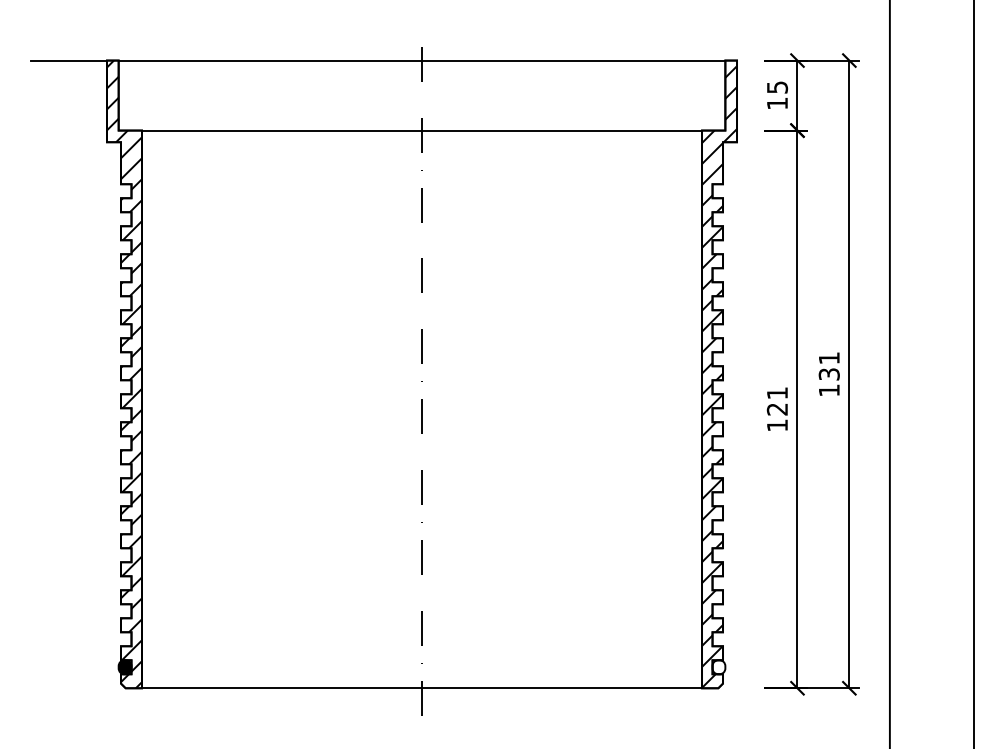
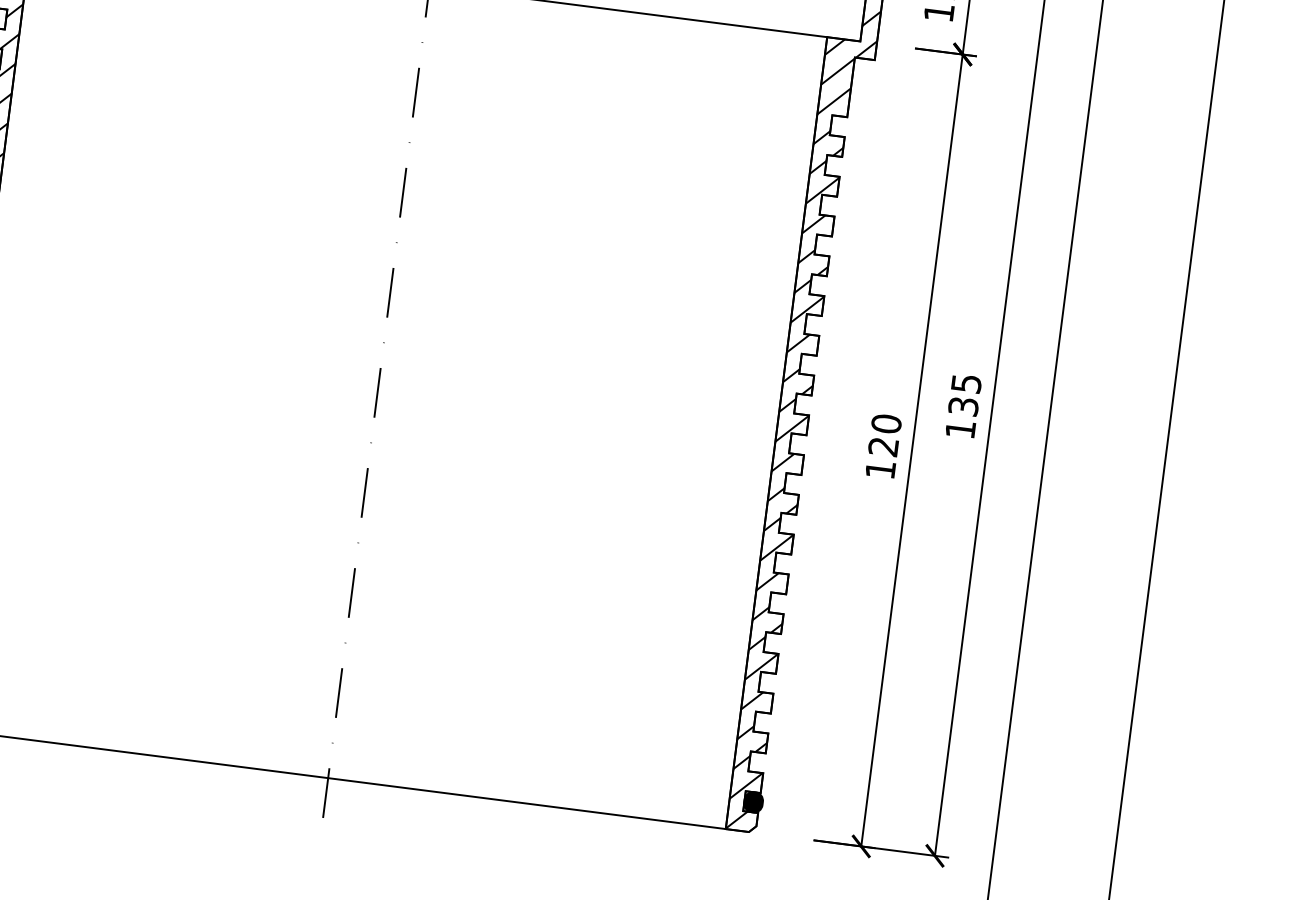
text: (829, 358) -> (966, 384), 131 -> 135
text: (777, 393) -> (886, 424), 121 -> 120
fill: (718, 667) -> (752, 802), added

